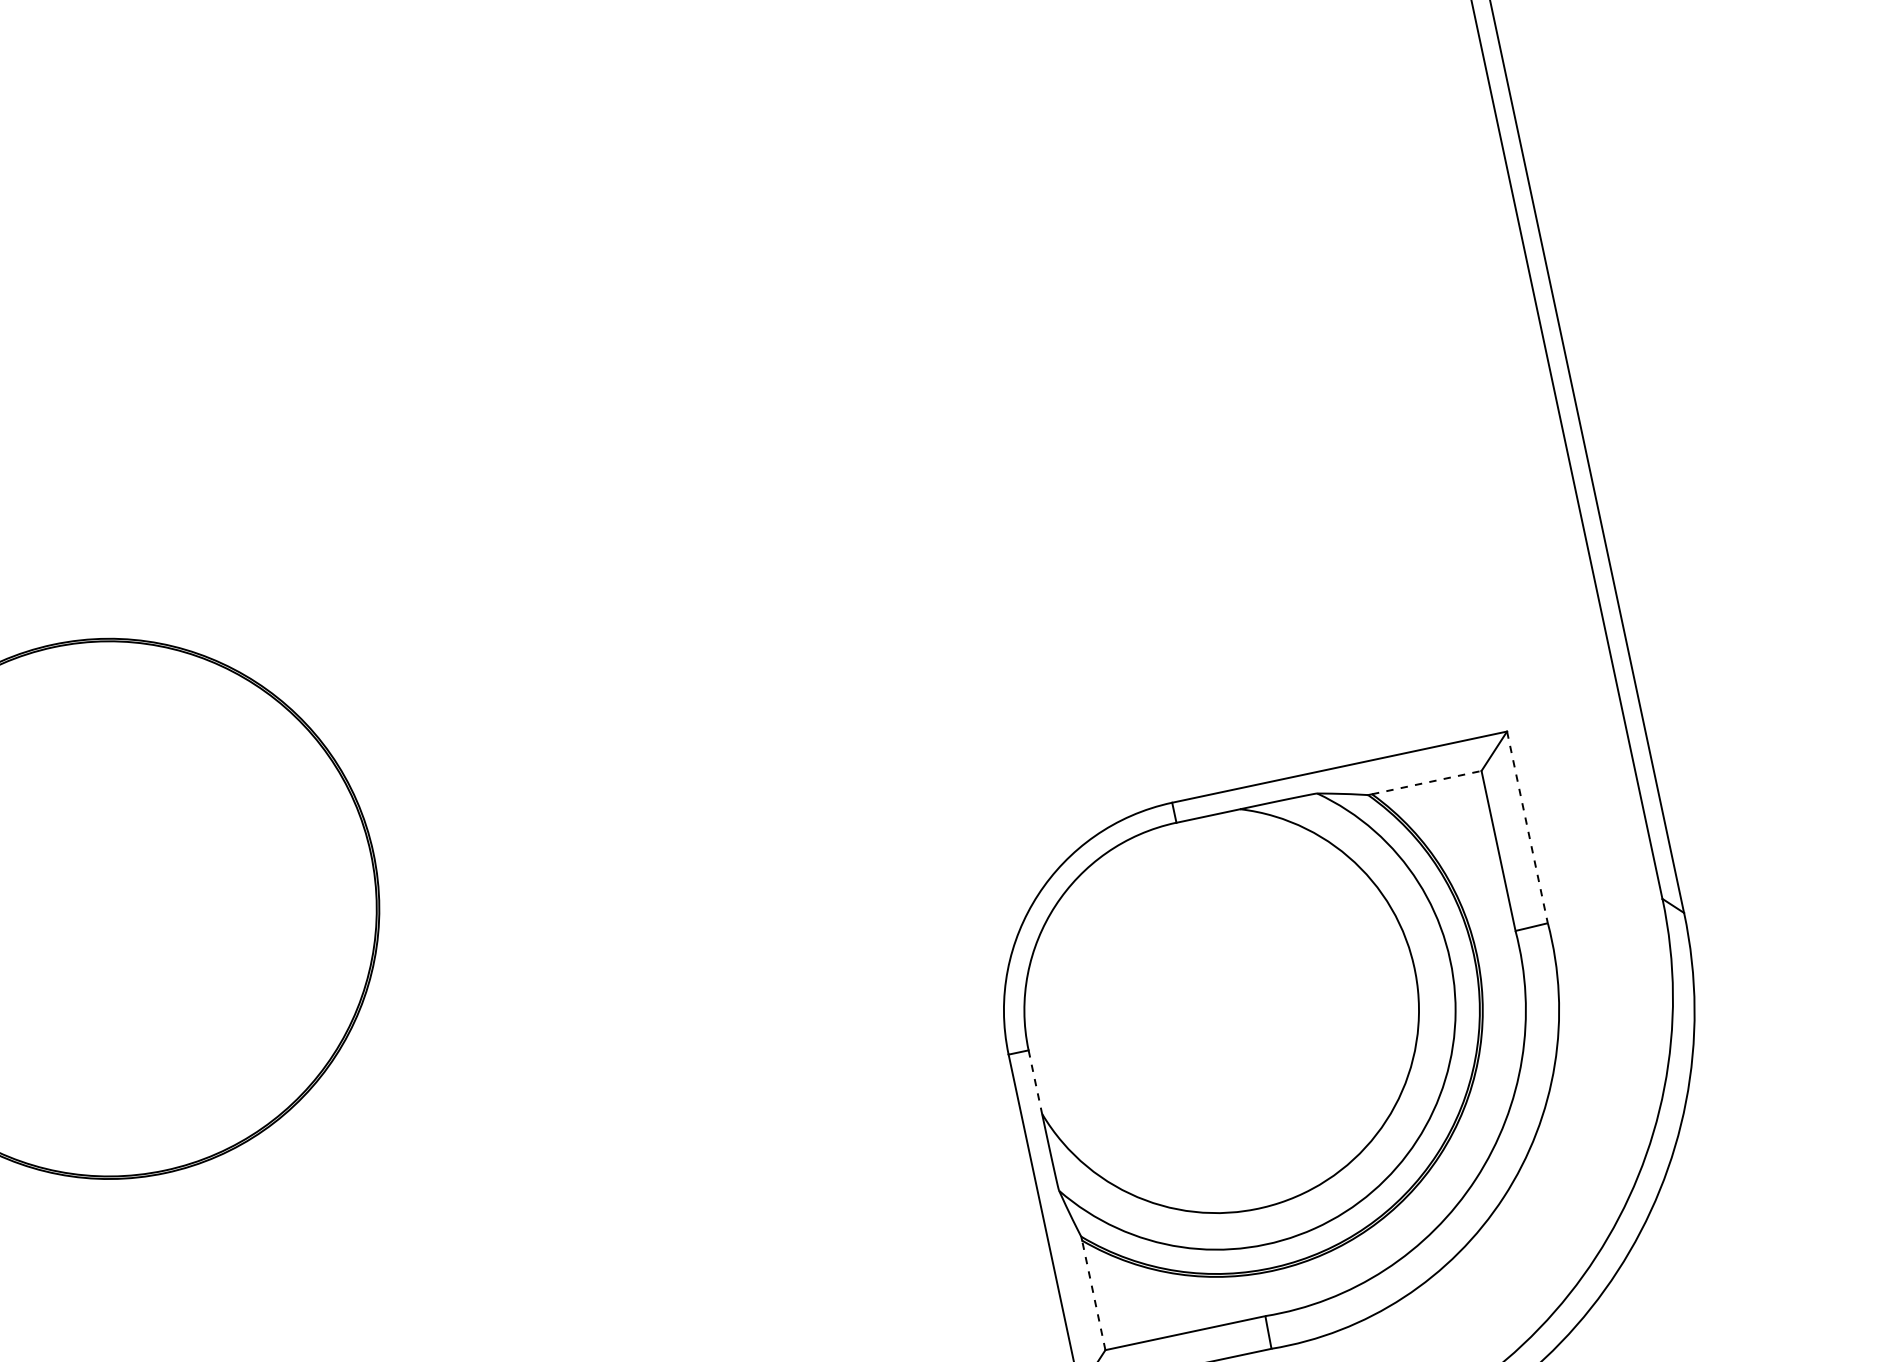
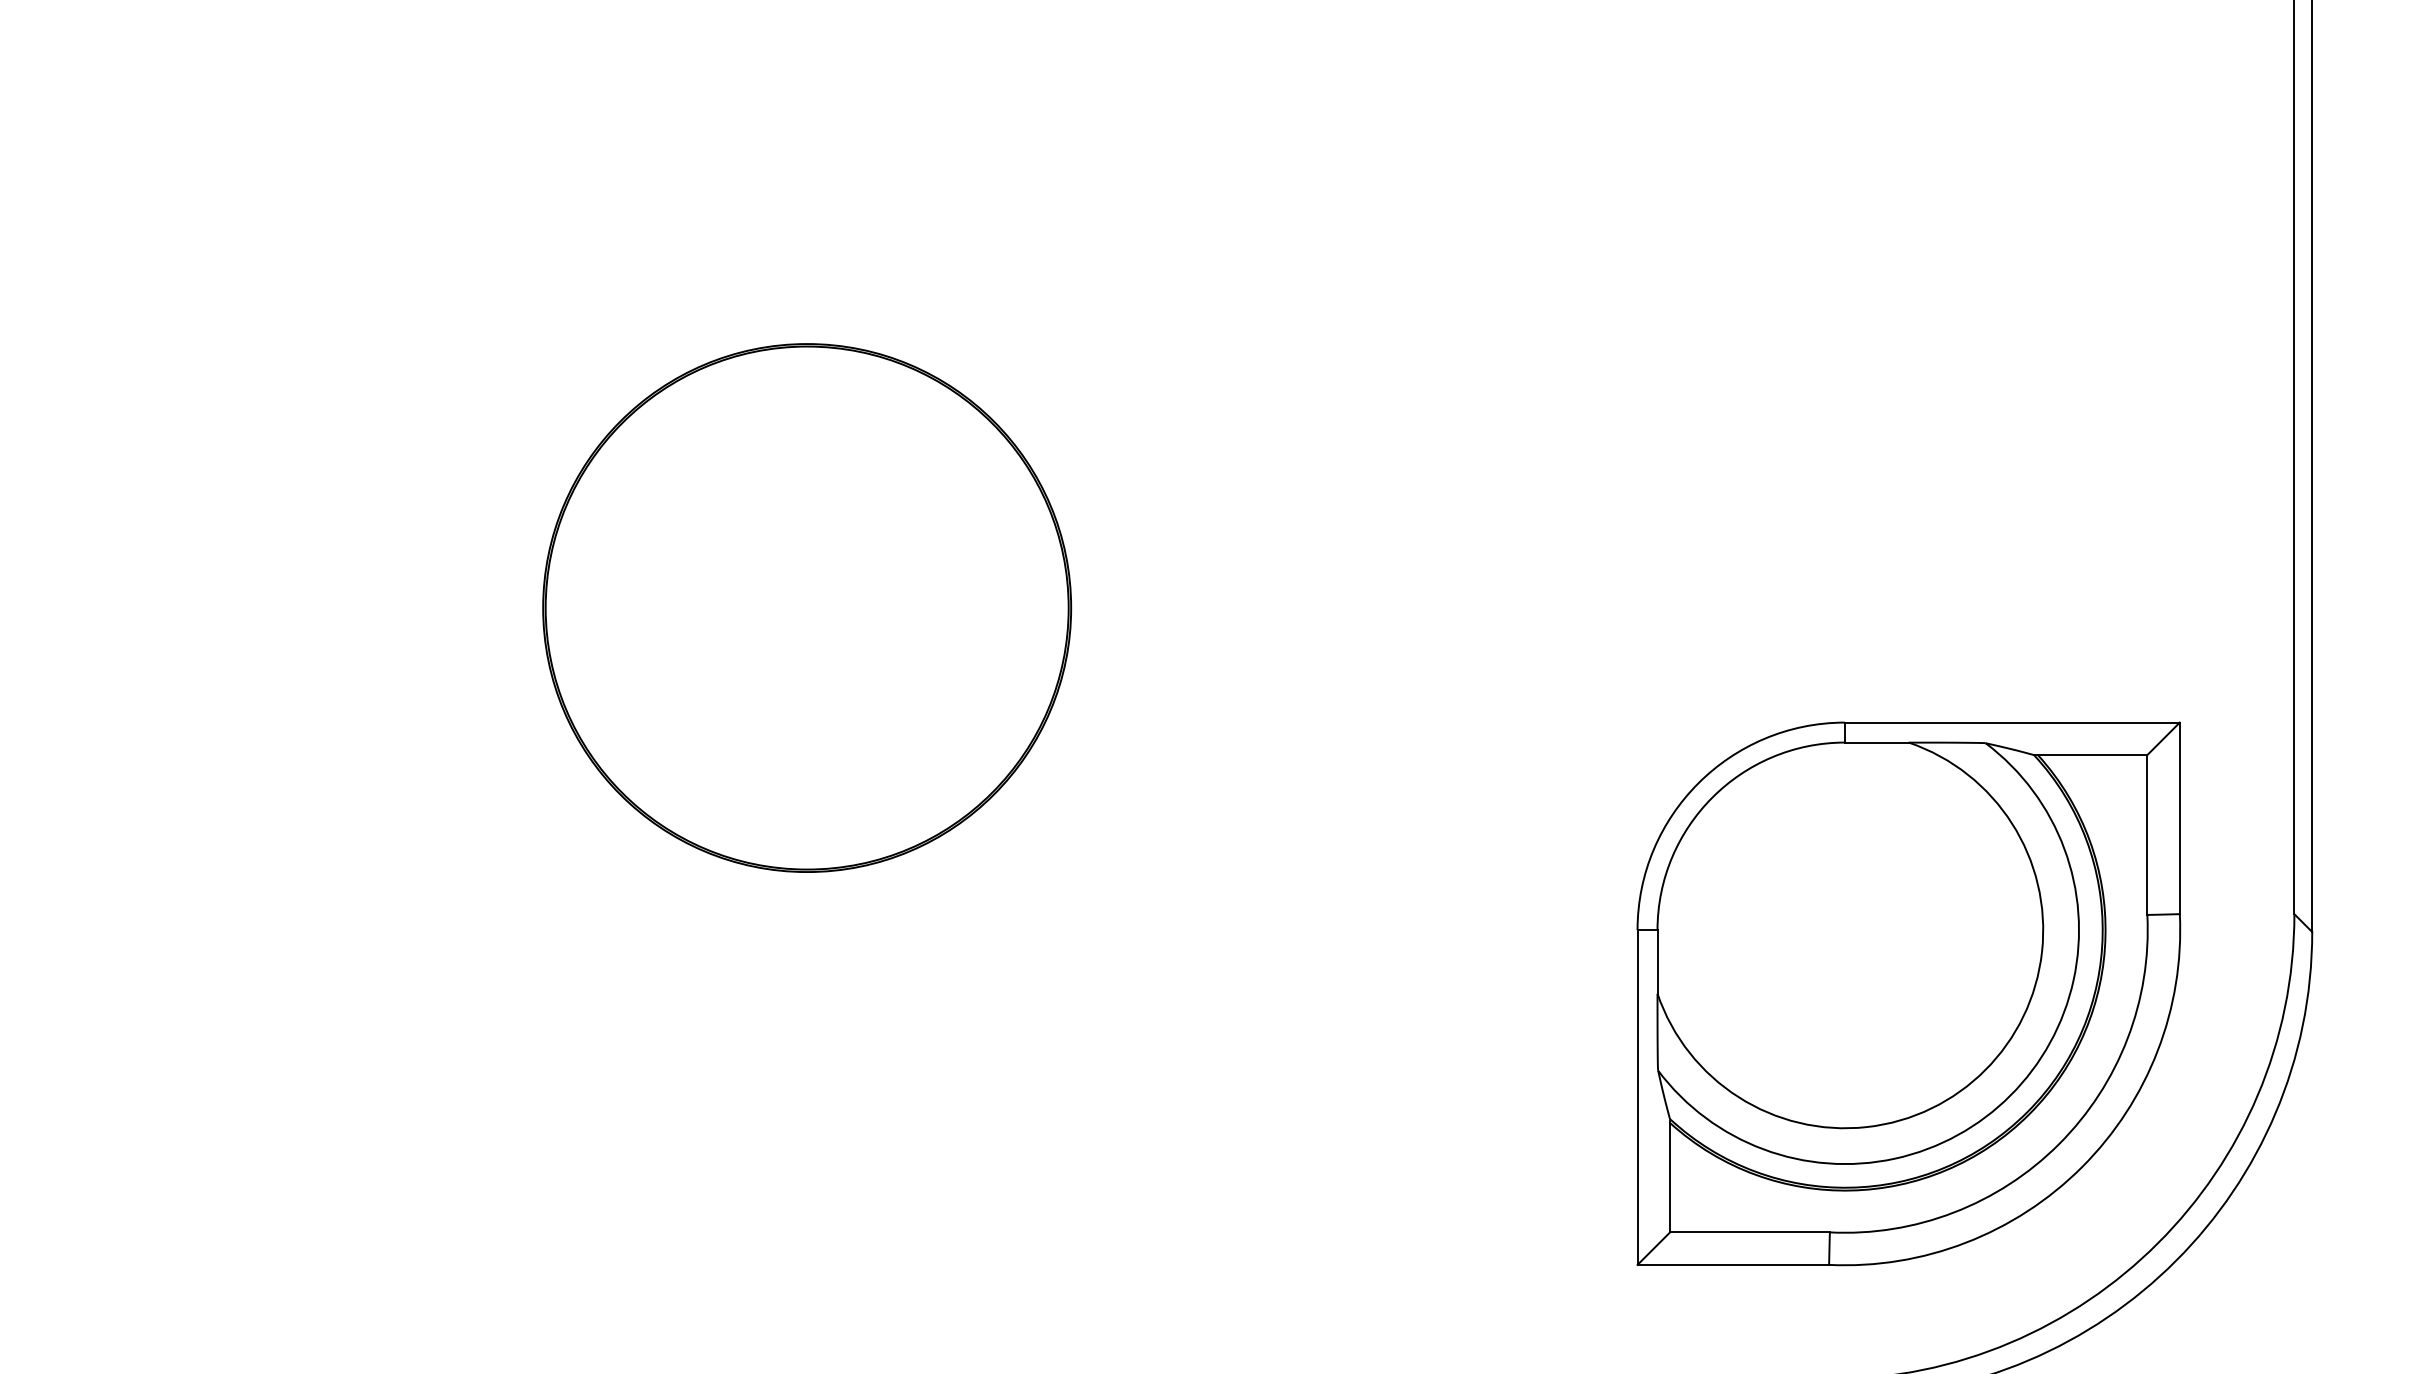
line: (1426, 783) -> (2092, 755), dashed -> solid
line: (1527, 827) -> (2179, 818), dashed -> solid
line: (1035, 1082) -> (1657, 962), dashed -> solid
line: (1094, 1295) -> (1670, 1177), dashed -> solid

